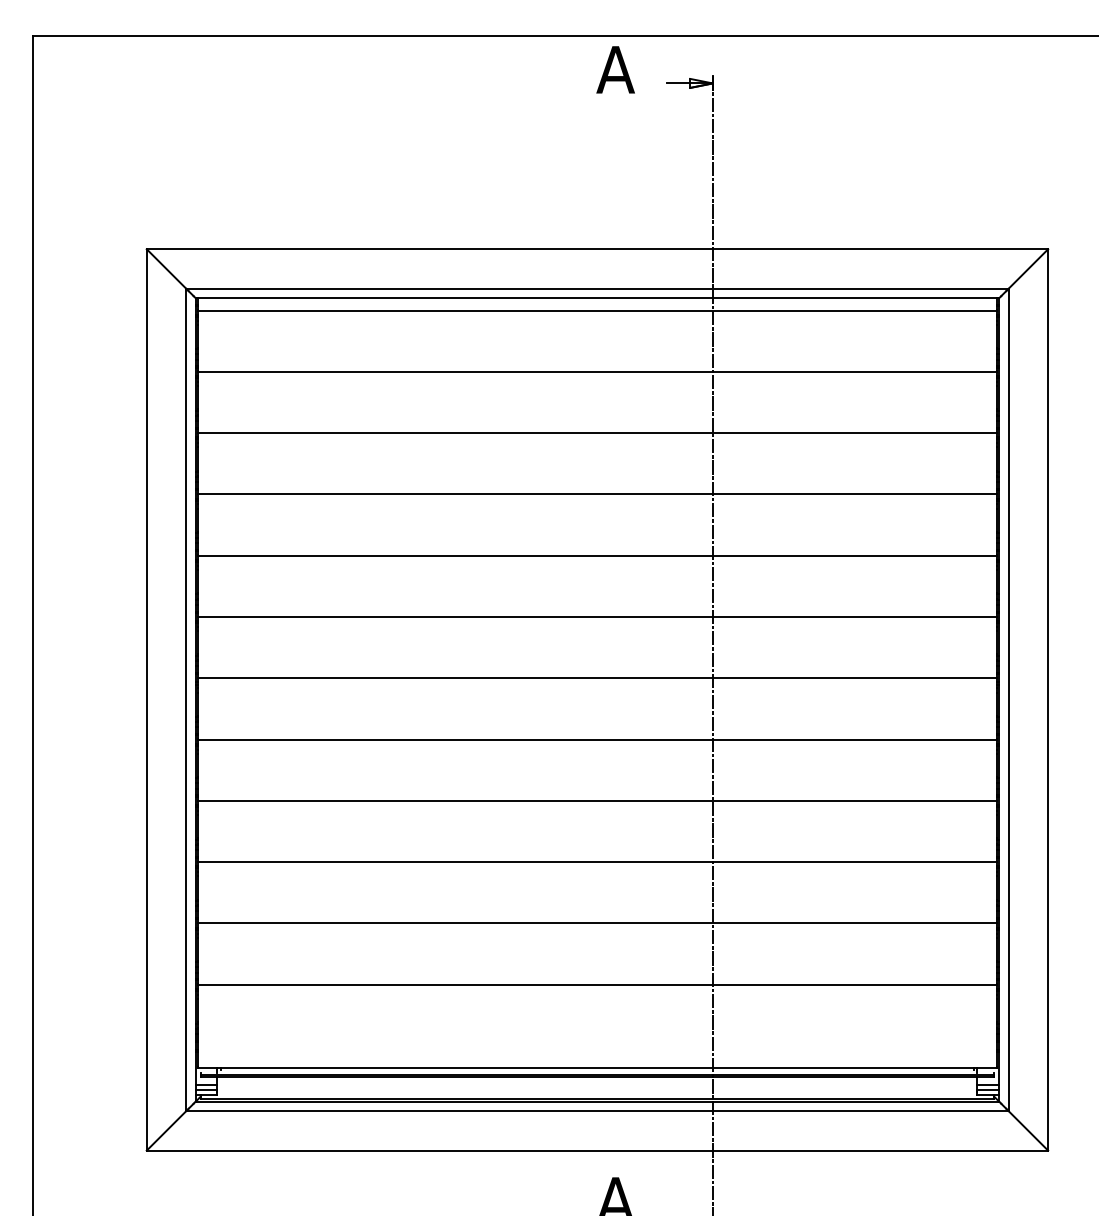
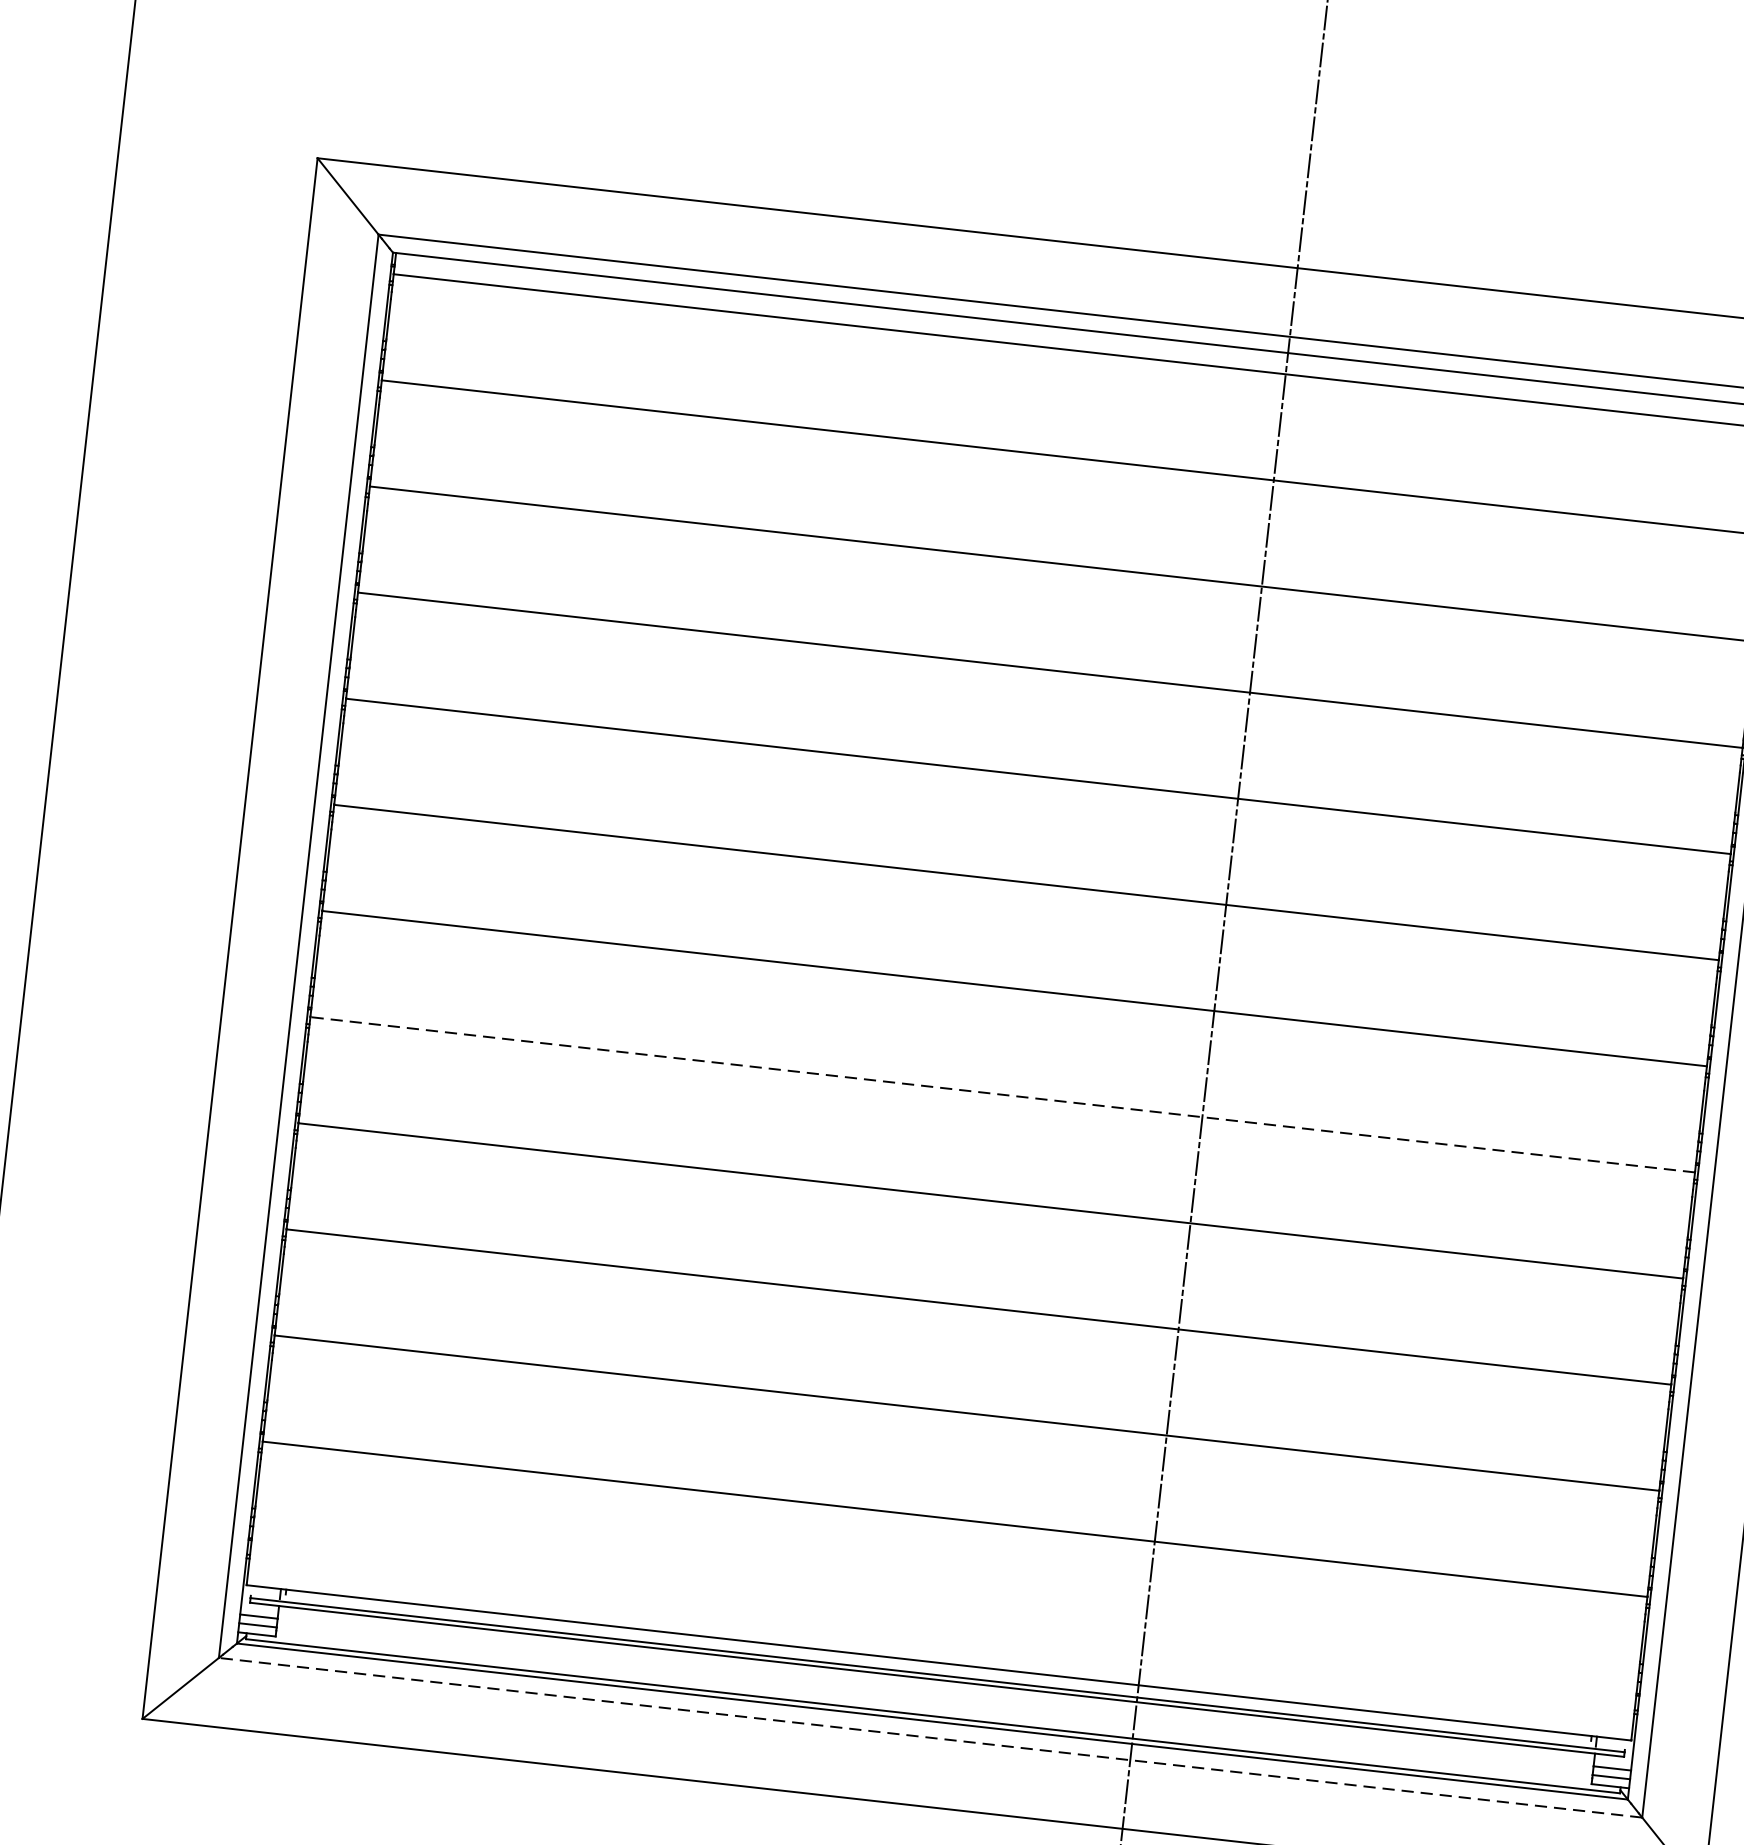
line: (597, 739) -> (1002, 1094), solid -> dashed
line: (596, 1110) -> (929, 1736), solid -> dashed

